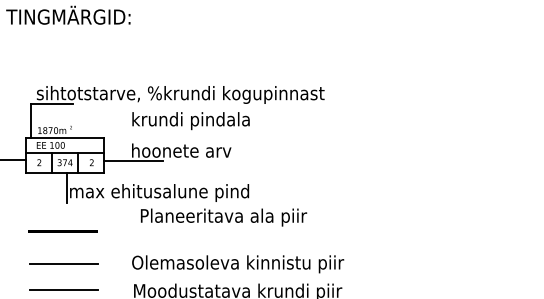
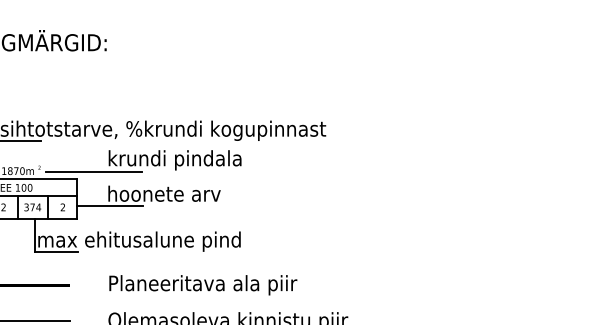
line: (118, 131) -> (93, 172), added
line: (85, 202) -> (55, 252), added
text: (224, 217) -> (203, 285), moved

